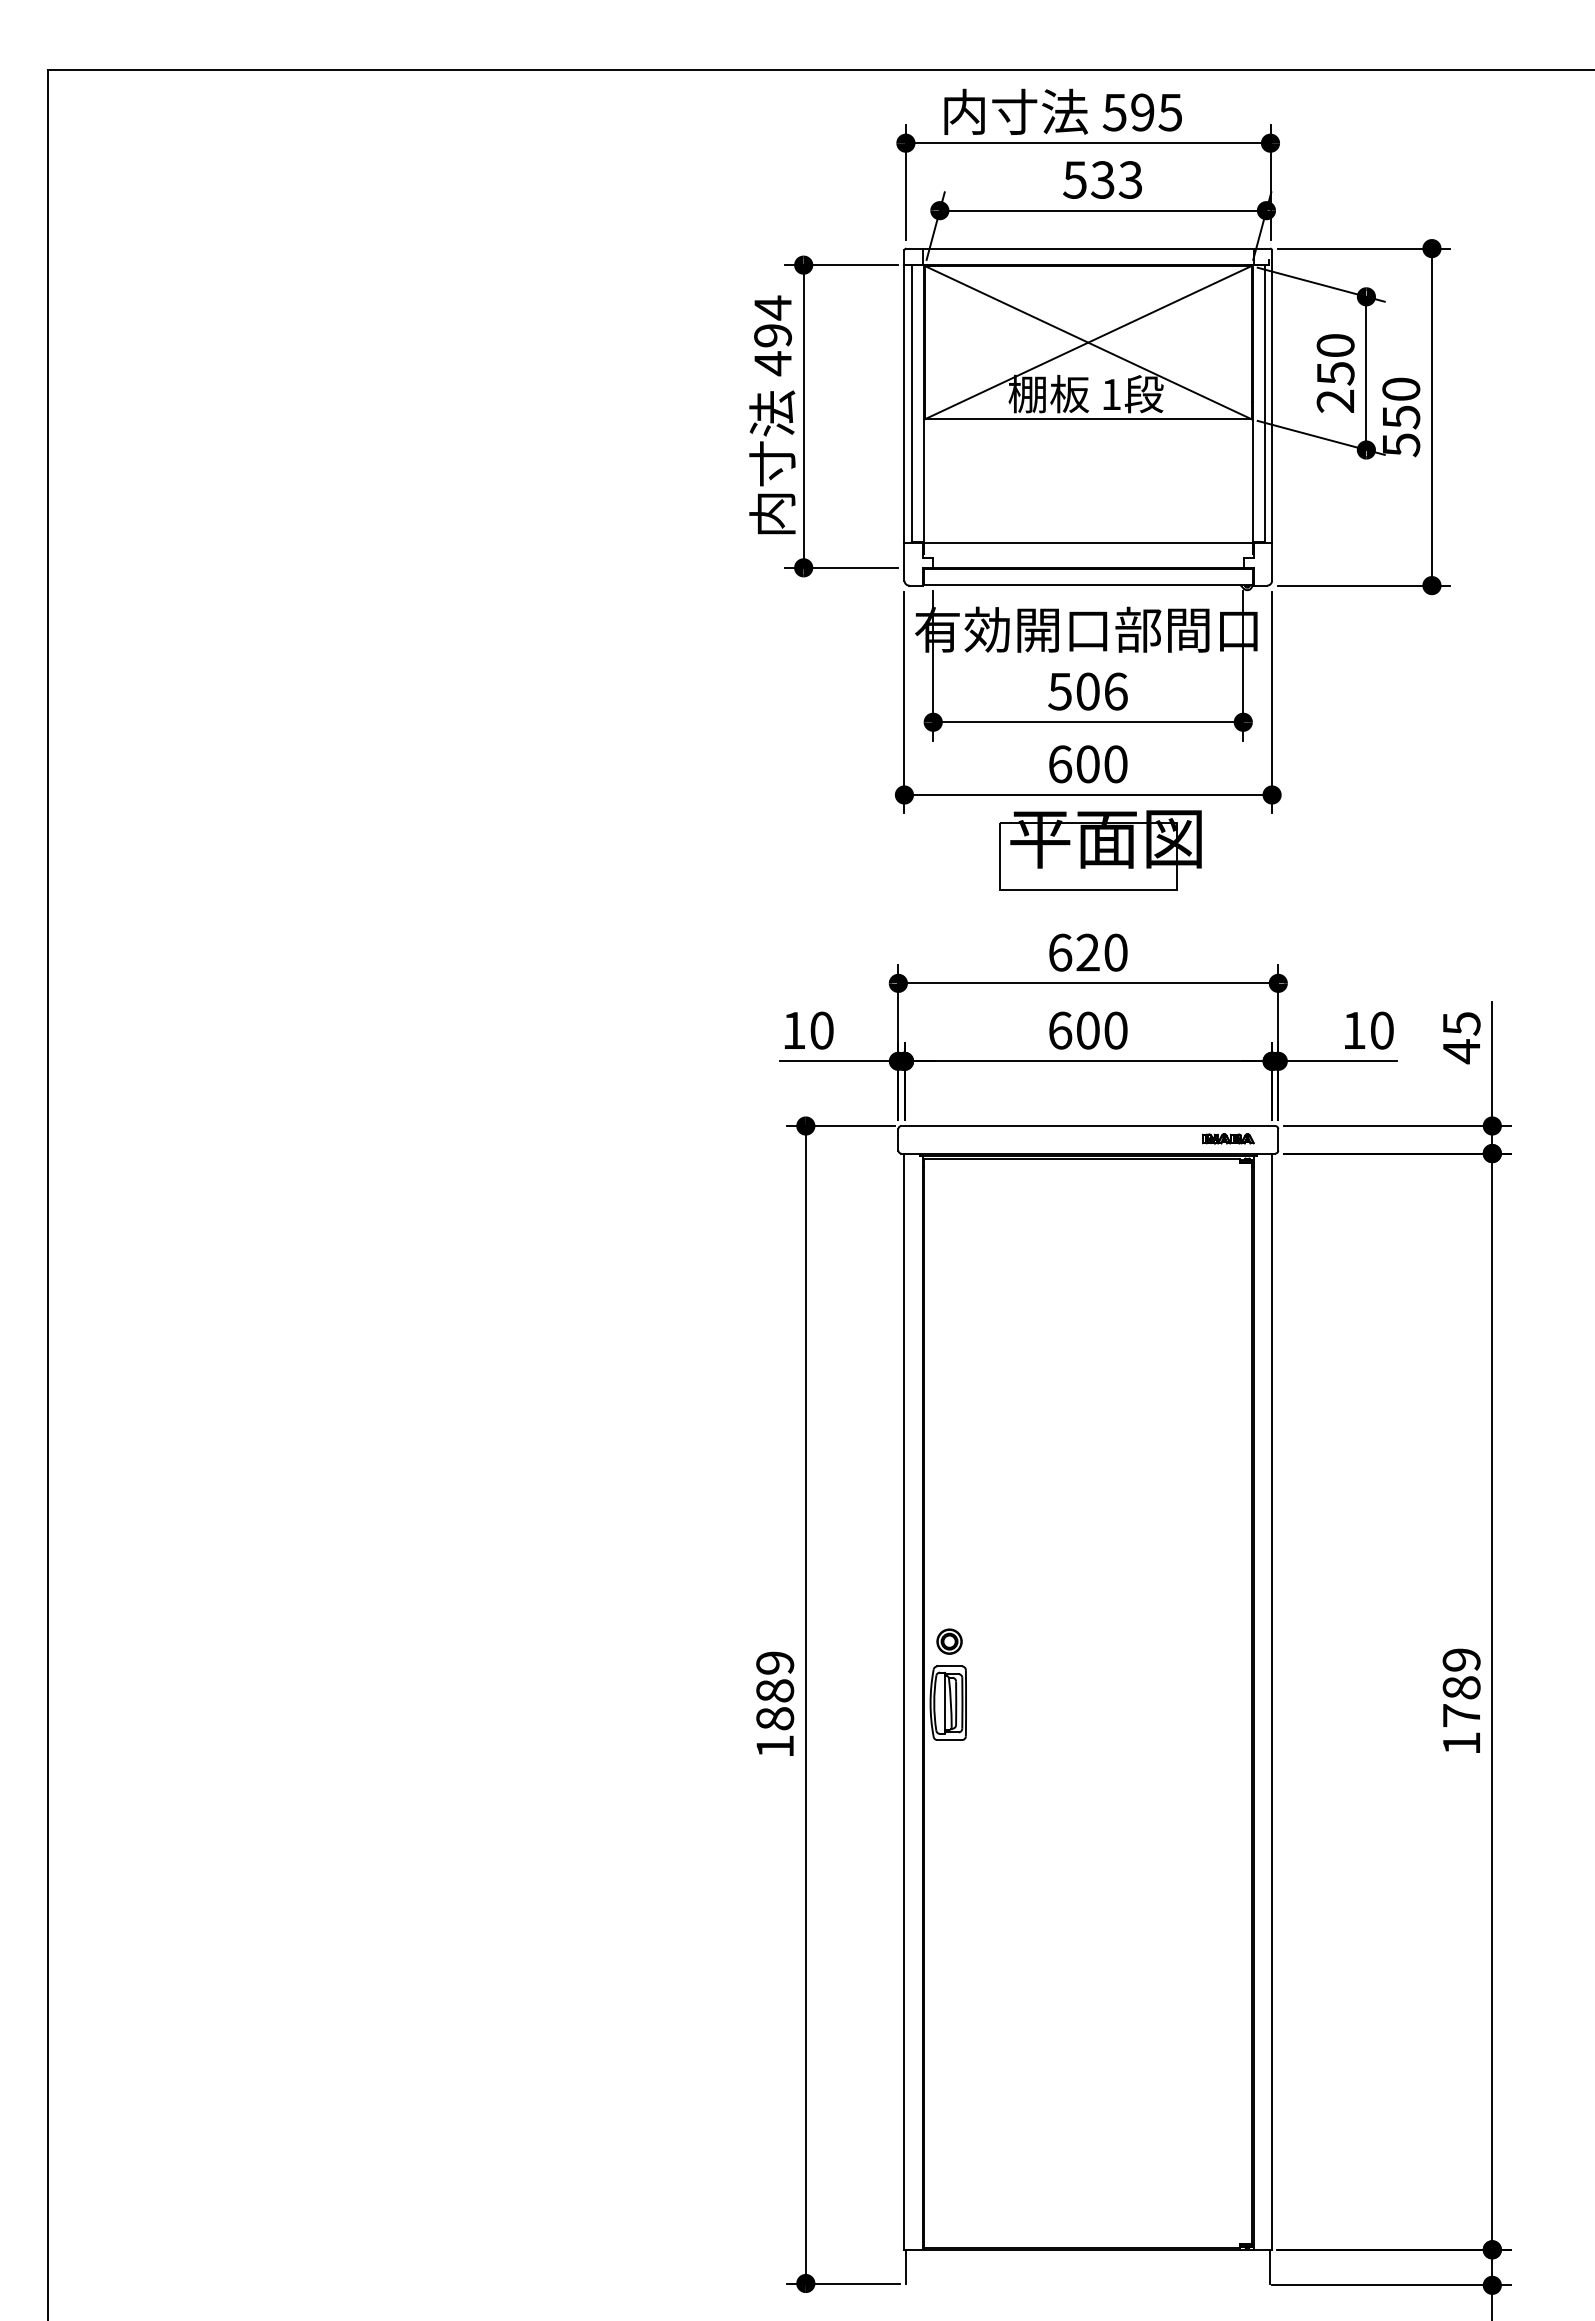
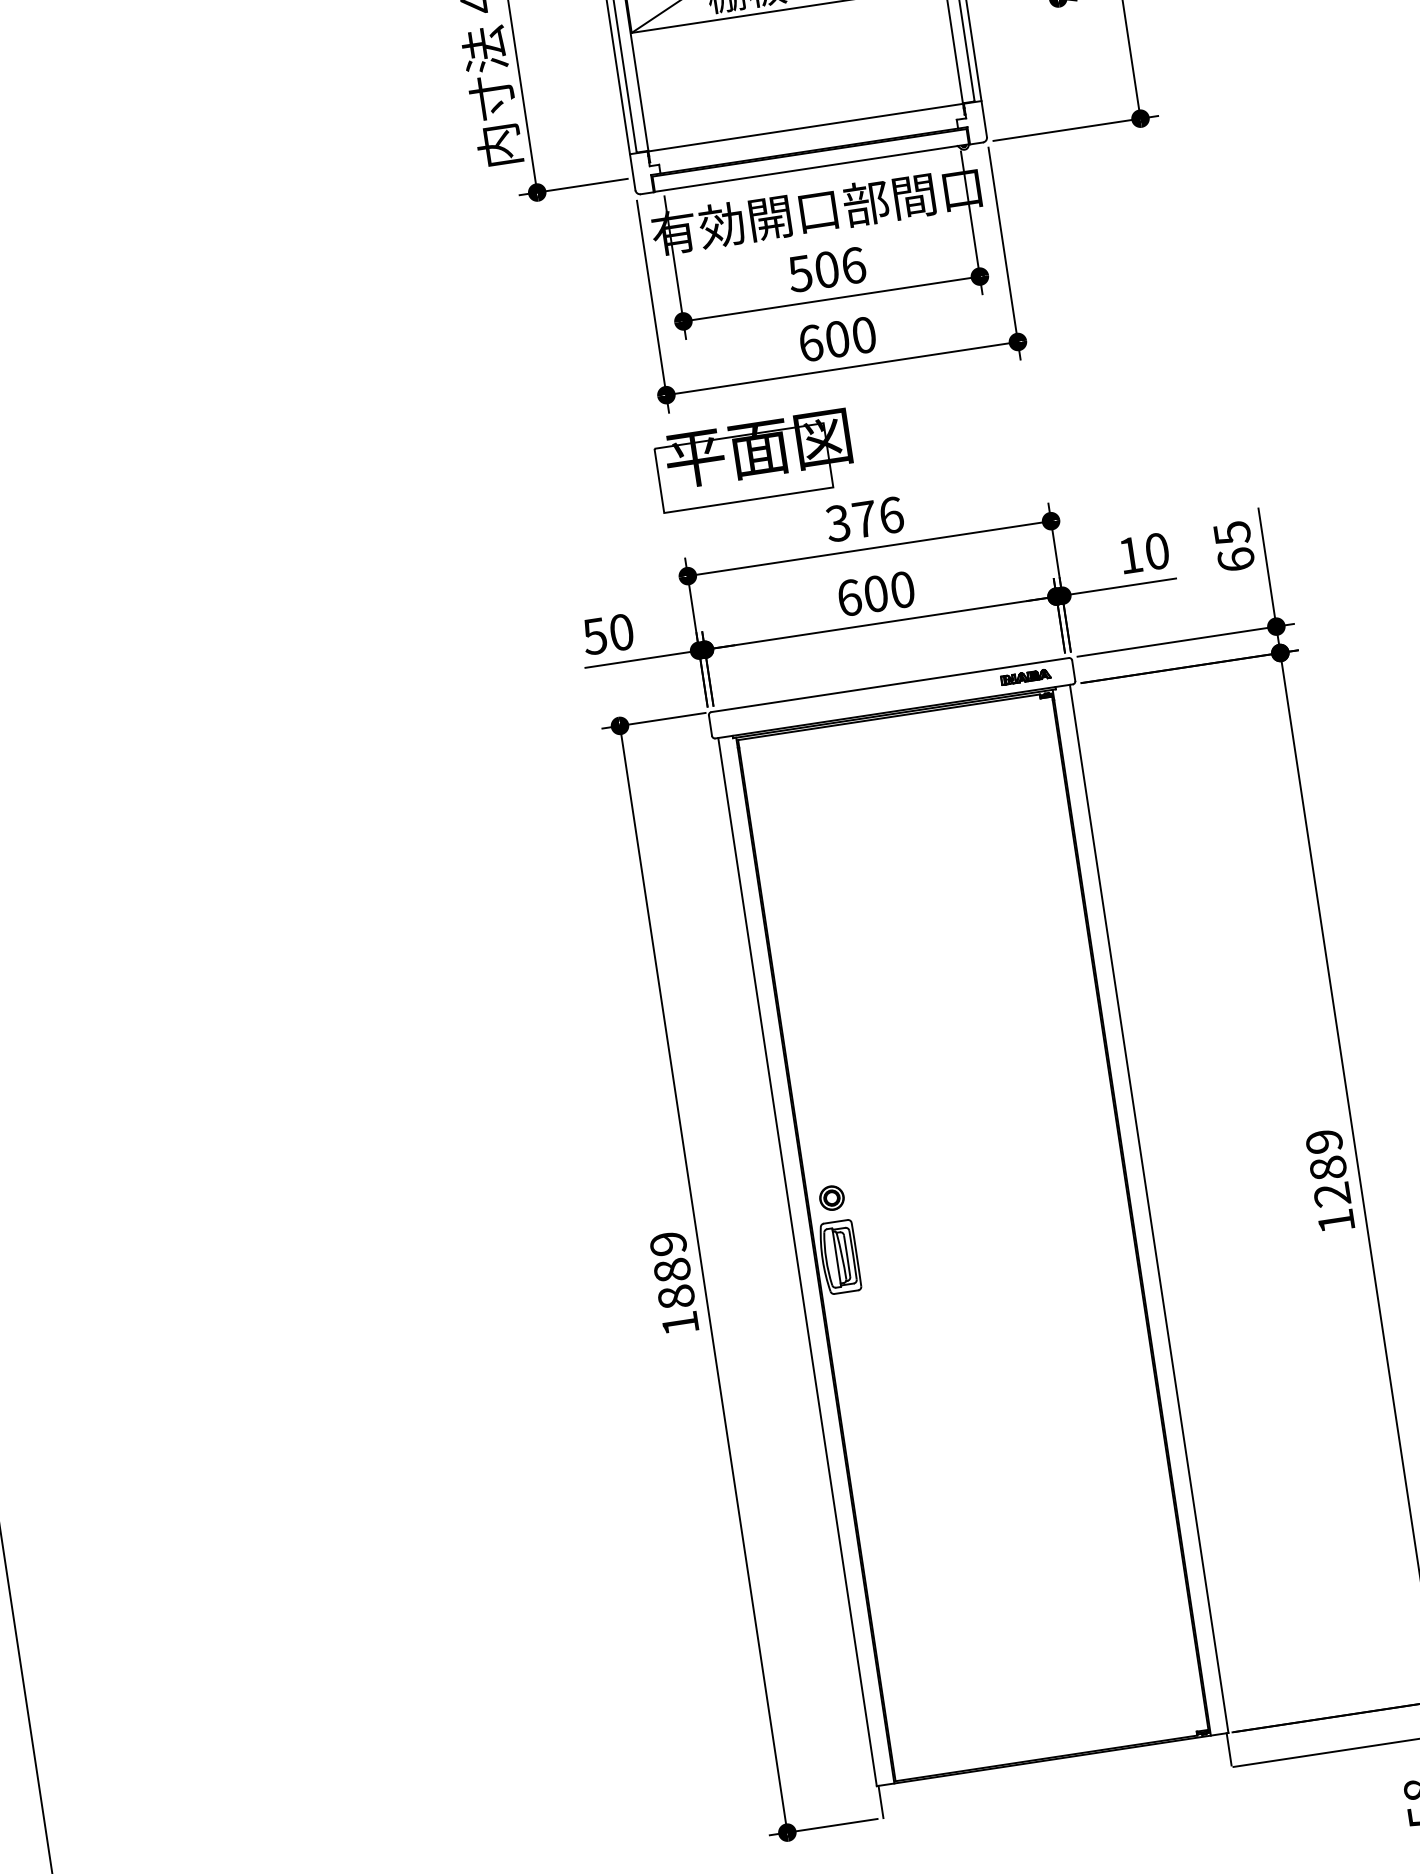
part: (1100, 850) -> (754, 460), moved
text: (1087, 952) -> (864, 519), 620 -> 376
text: (793, 1030) -> (594, 636), 10 -> 50
text: (1461, 1051) -> (1236, 559), 45 -> 65
text: (1460, 1715) -> (1331, 1194), 1789 -> 1289

